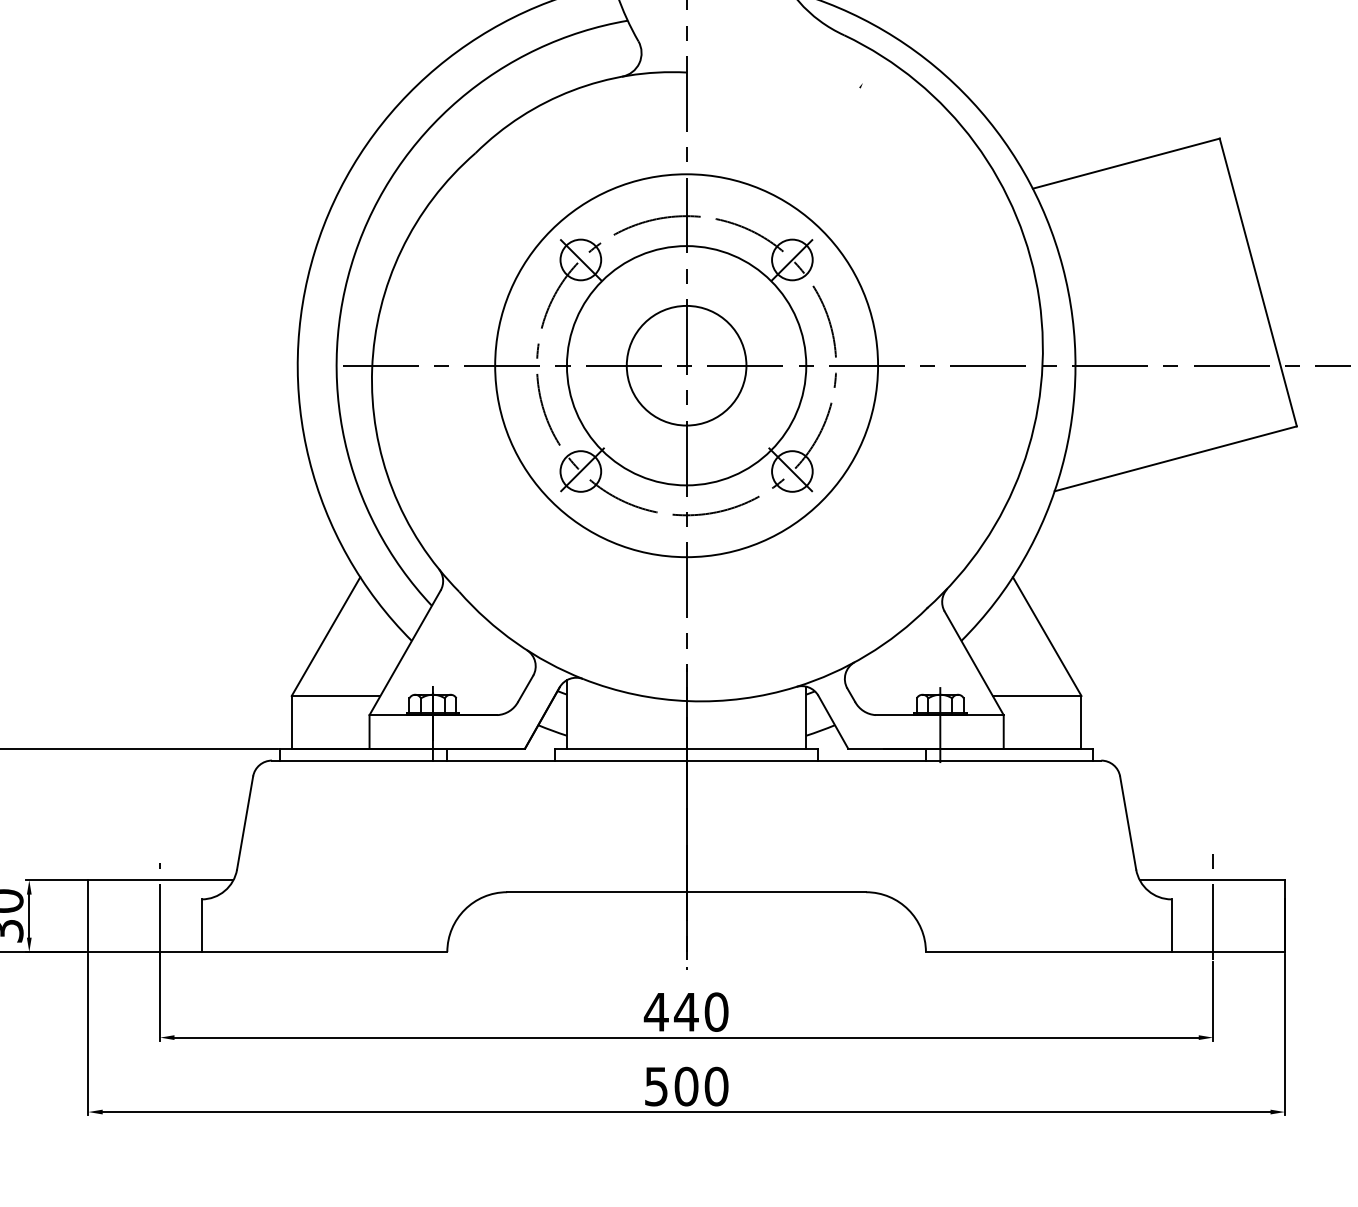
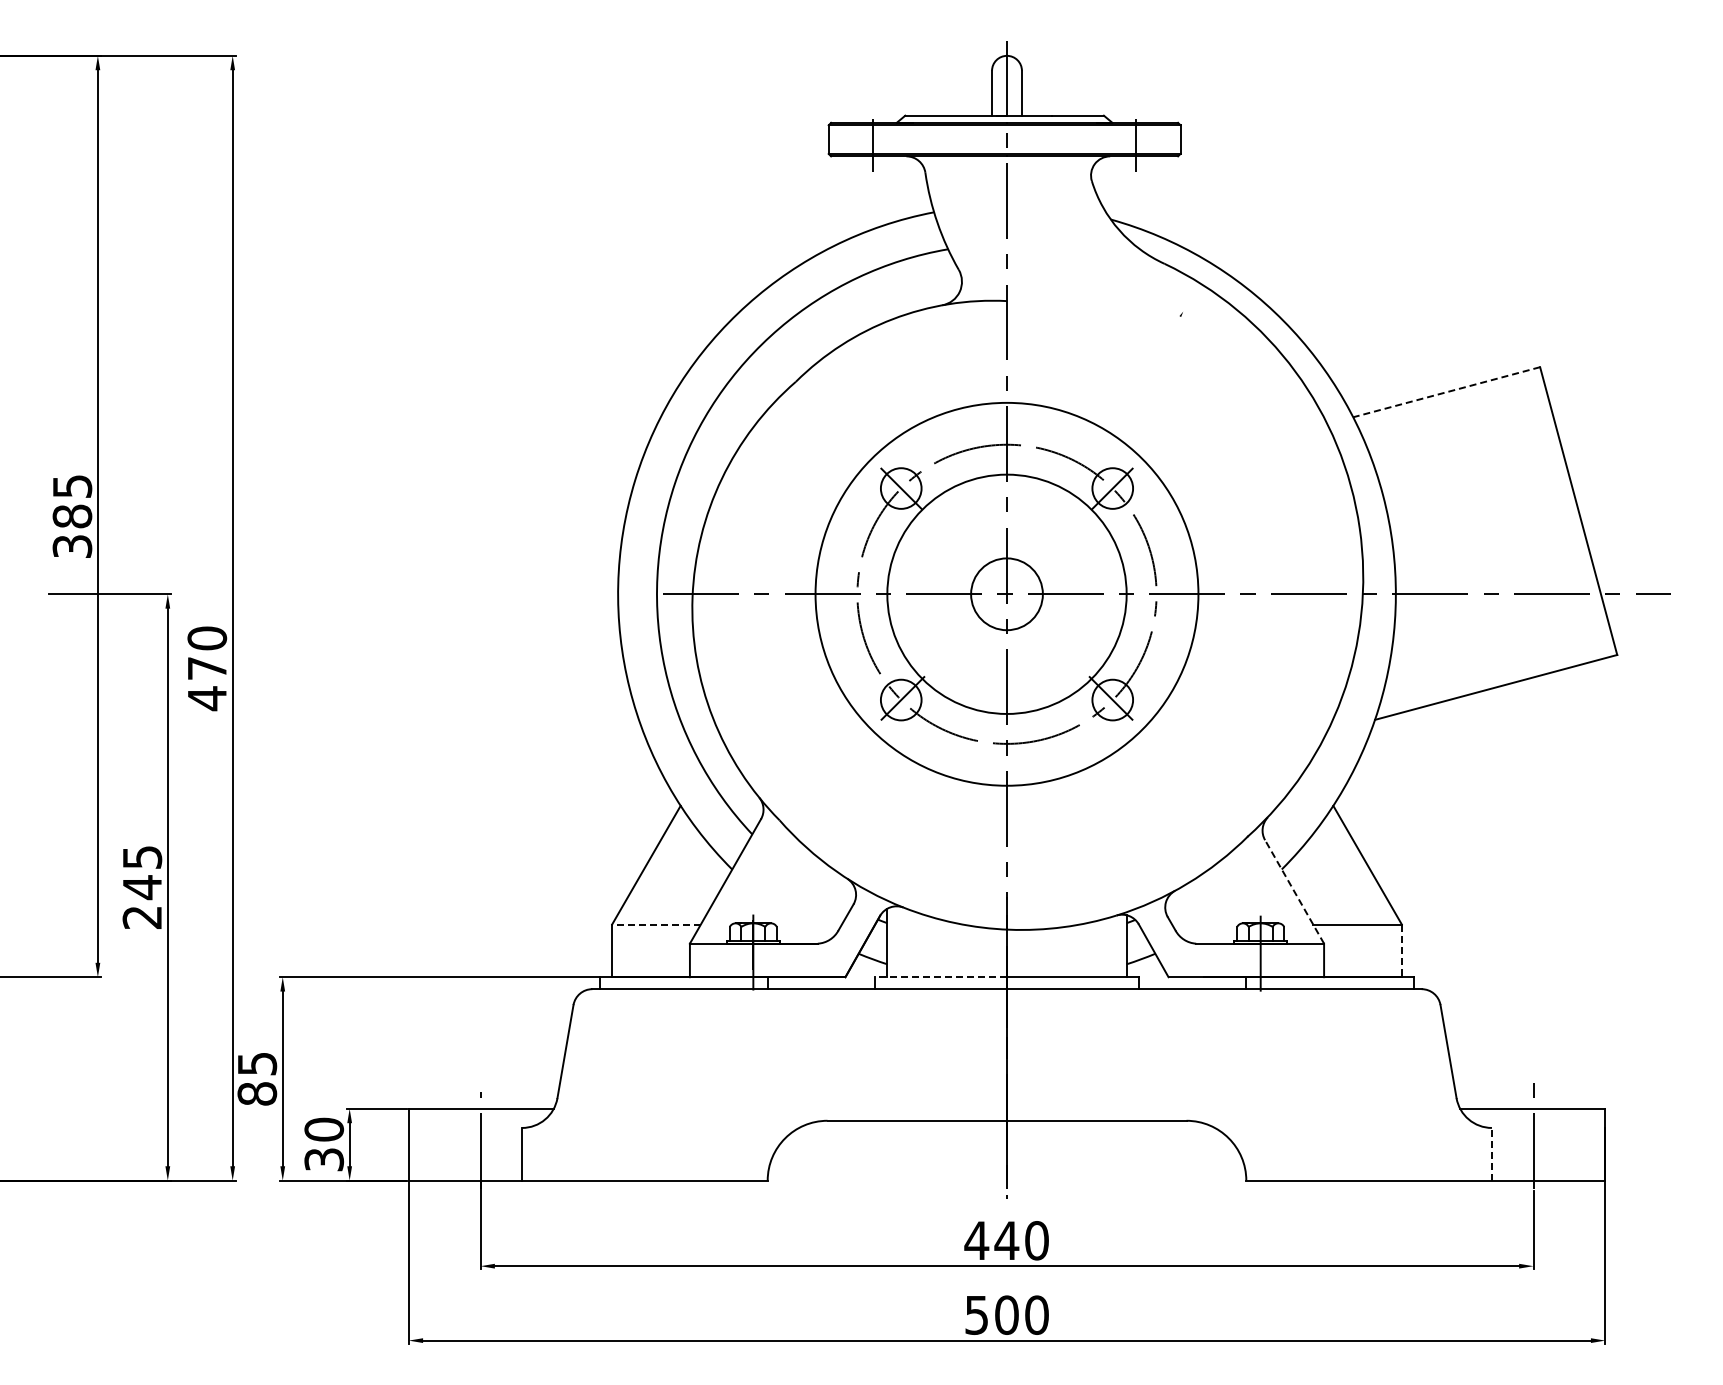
line: (1126, 163) -> (1446, 392), solid -> dashed
circle: (686, 365) -> (1006, 594), size x0.6
line: (974, 662) -> (1294, 891), solid -> dashed
line: (336, 695) -> (656, 924), solid -> dashed
line: (1081, 722) -> (1401, 951), solid -> dashed
line: (621, 748) -> (941, 977), solid -> dashed
line: (1171, 924) -> (1491, 1153), solid -> dashed

